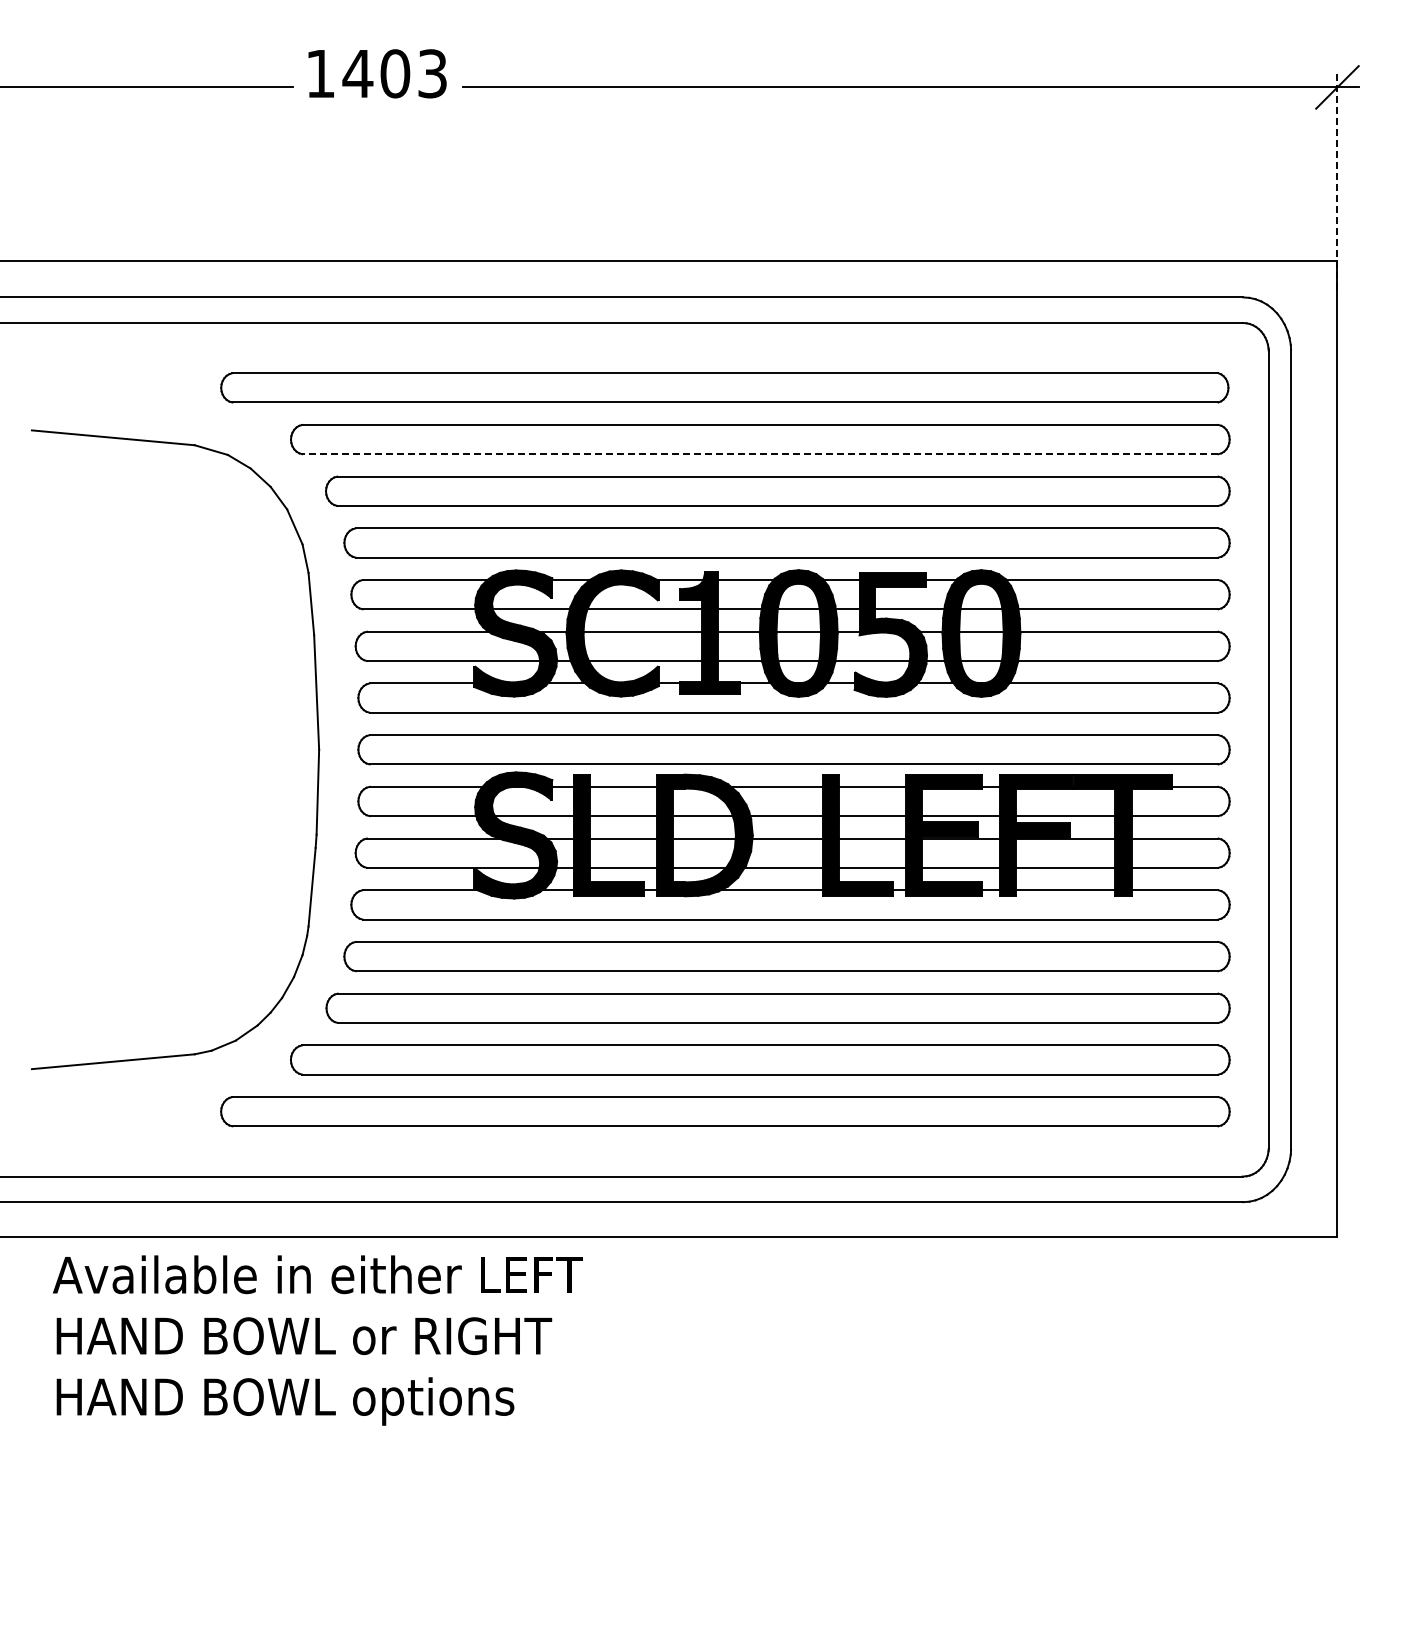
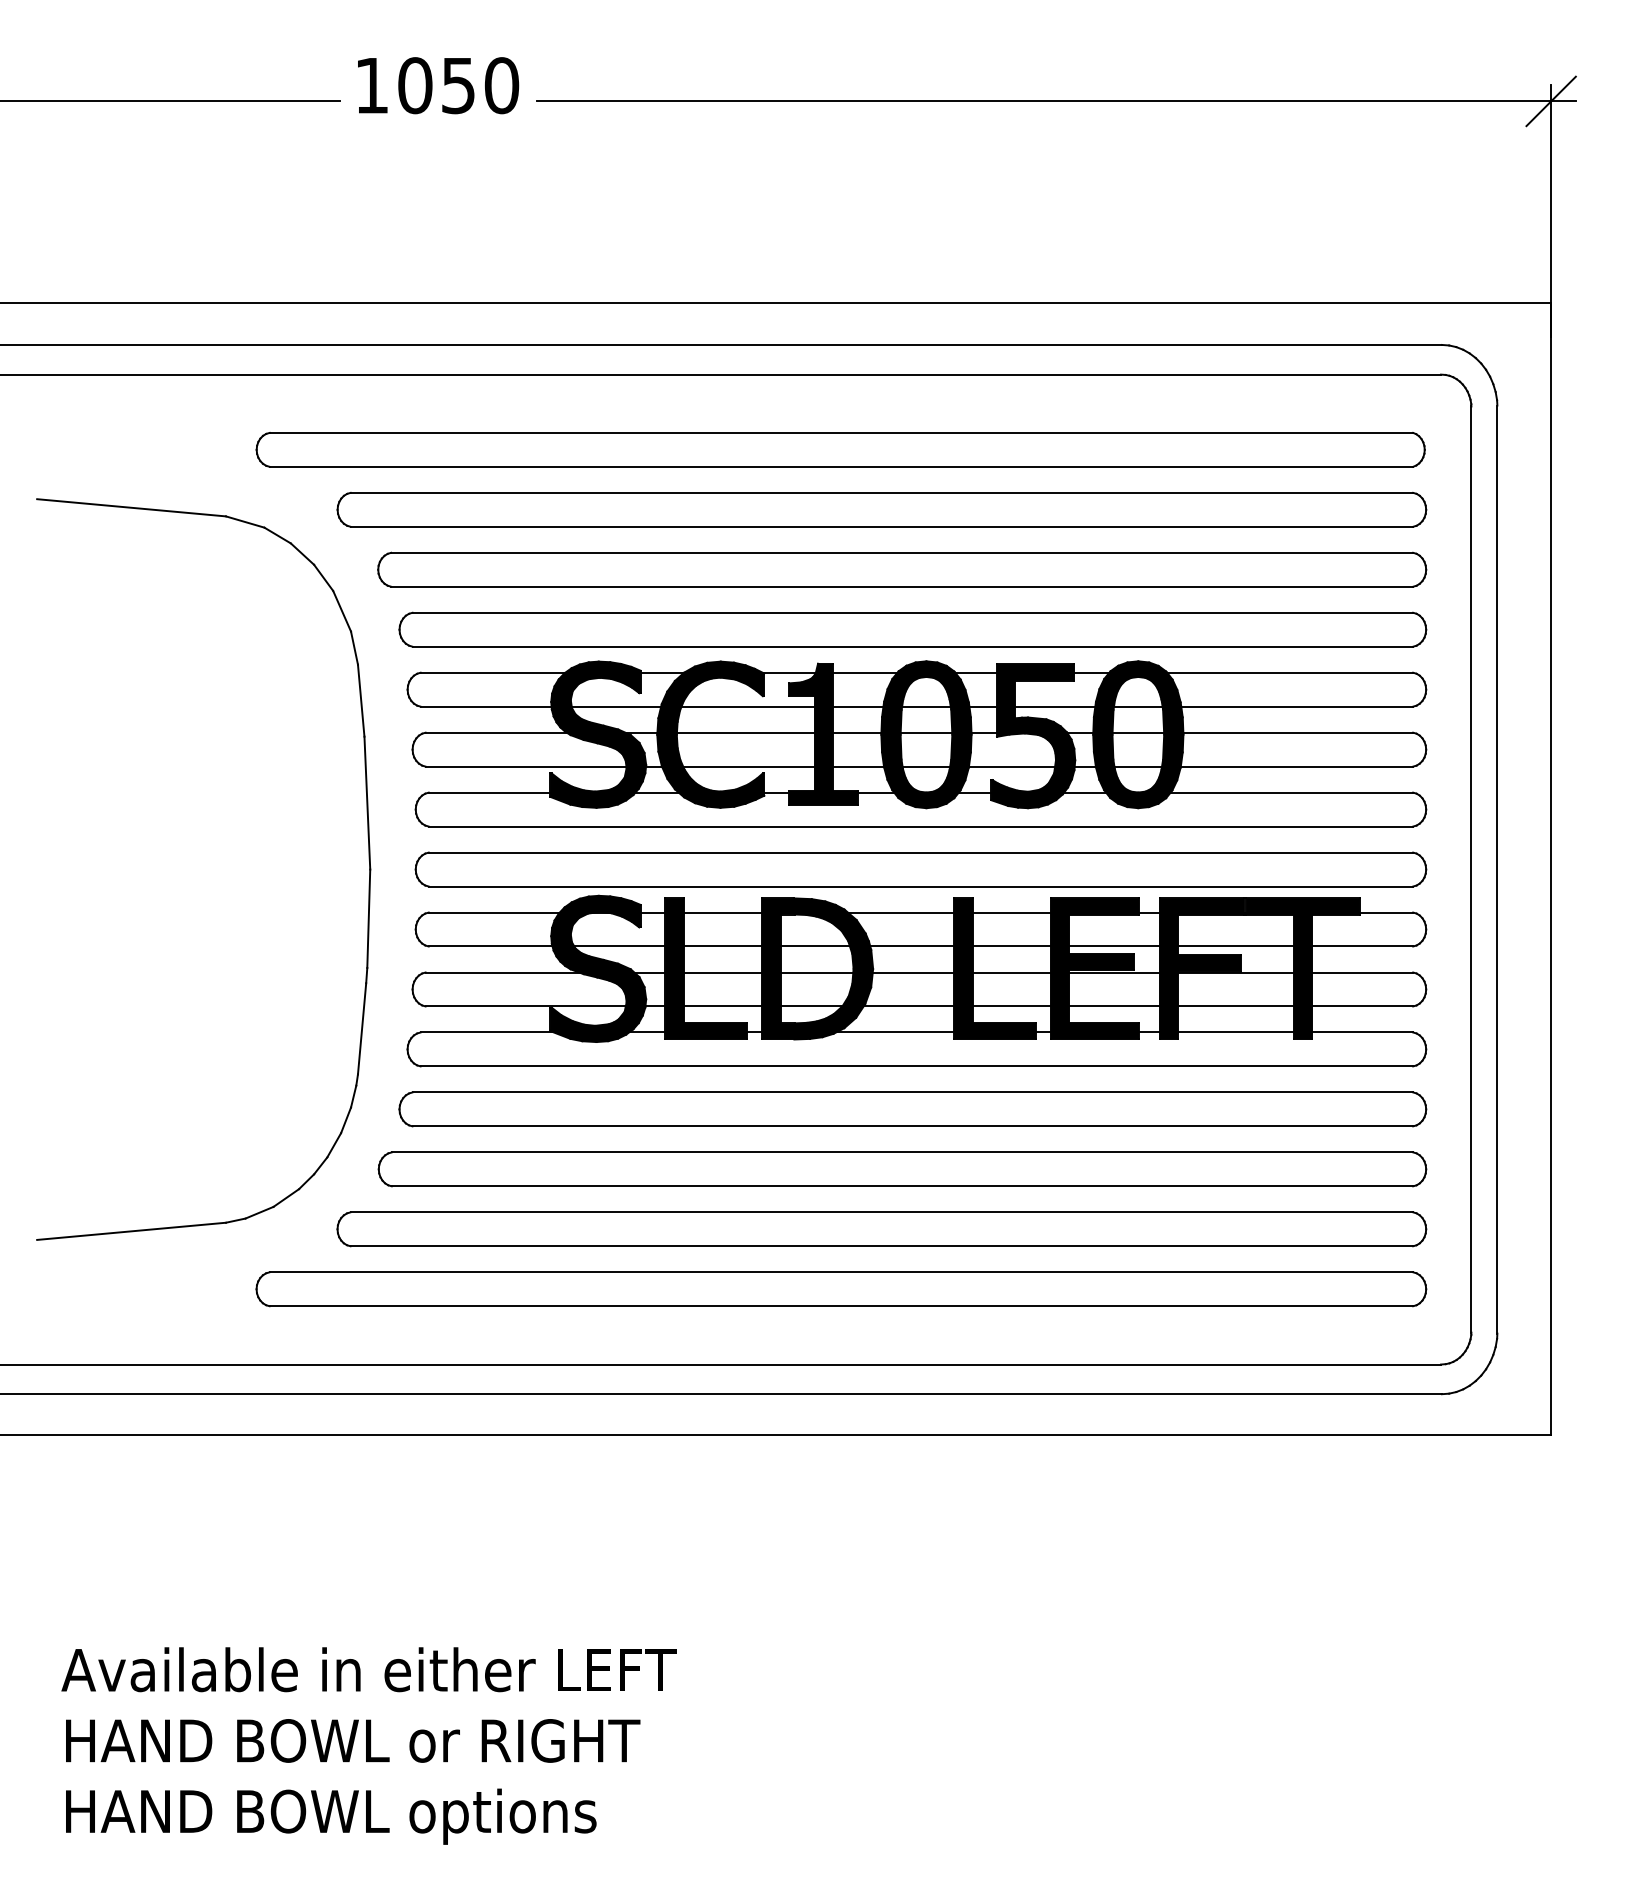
text: (394, 73) -> (457, 85), 1403 -> 1050
line: (1337, 181) -> (1551, 210), dashed -> solid
line: (759, 454) -> (880, 527), dashed -> solid
text: (317, 1340) -> (368, 1745), moved

